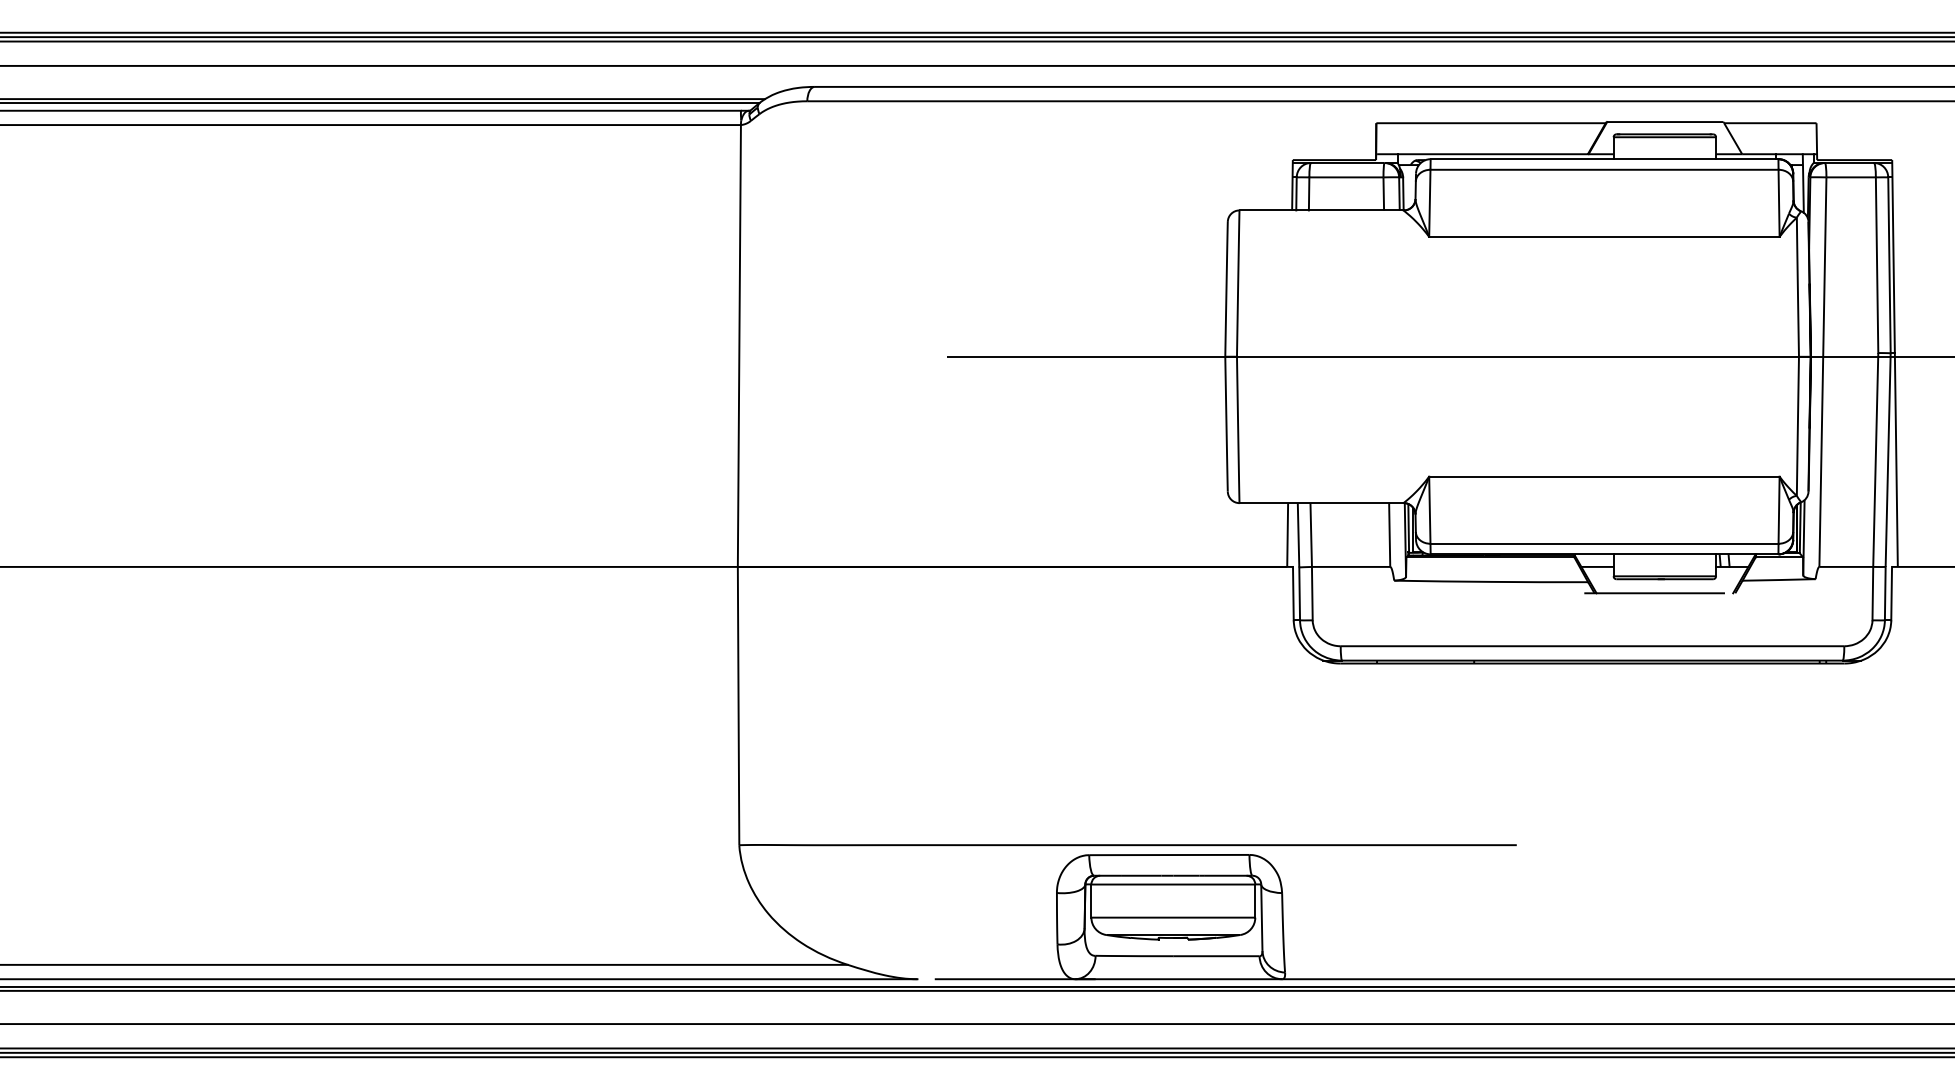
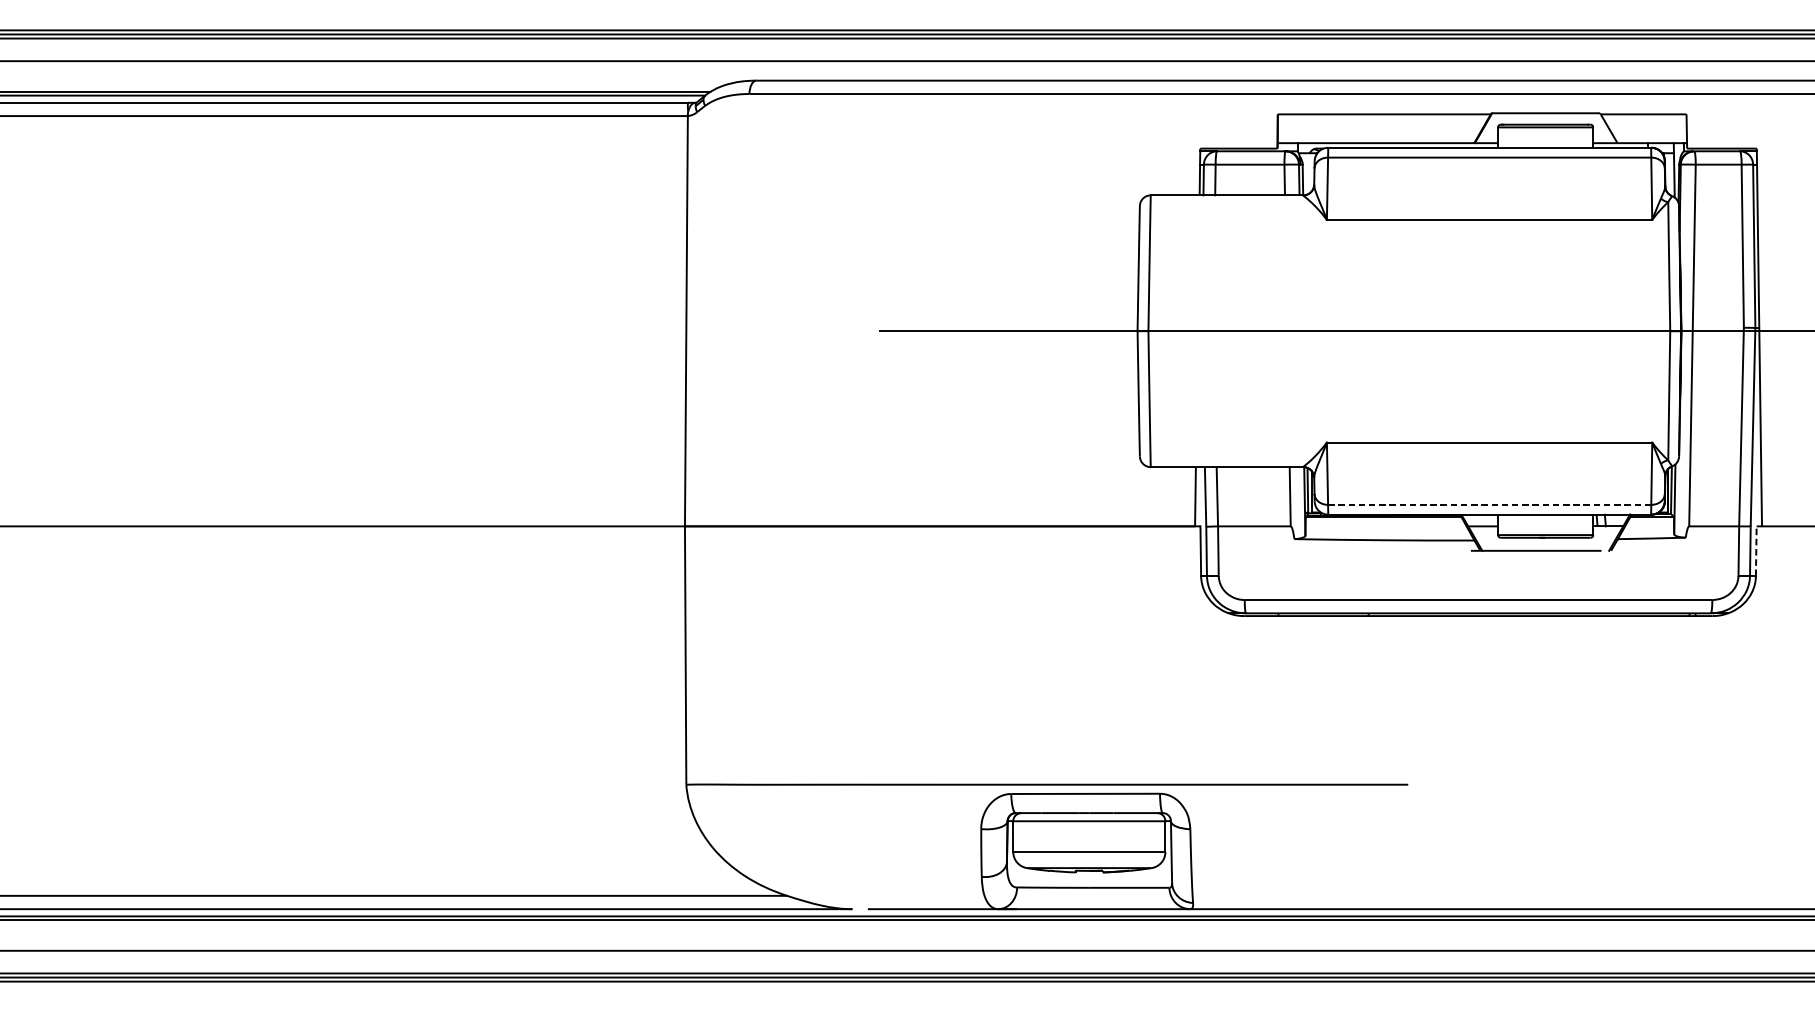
line: (1605, 543) -> (1490, 504), solid -> dashed
line: (1891, 593) -> (1756, 551), solid -> dashed

